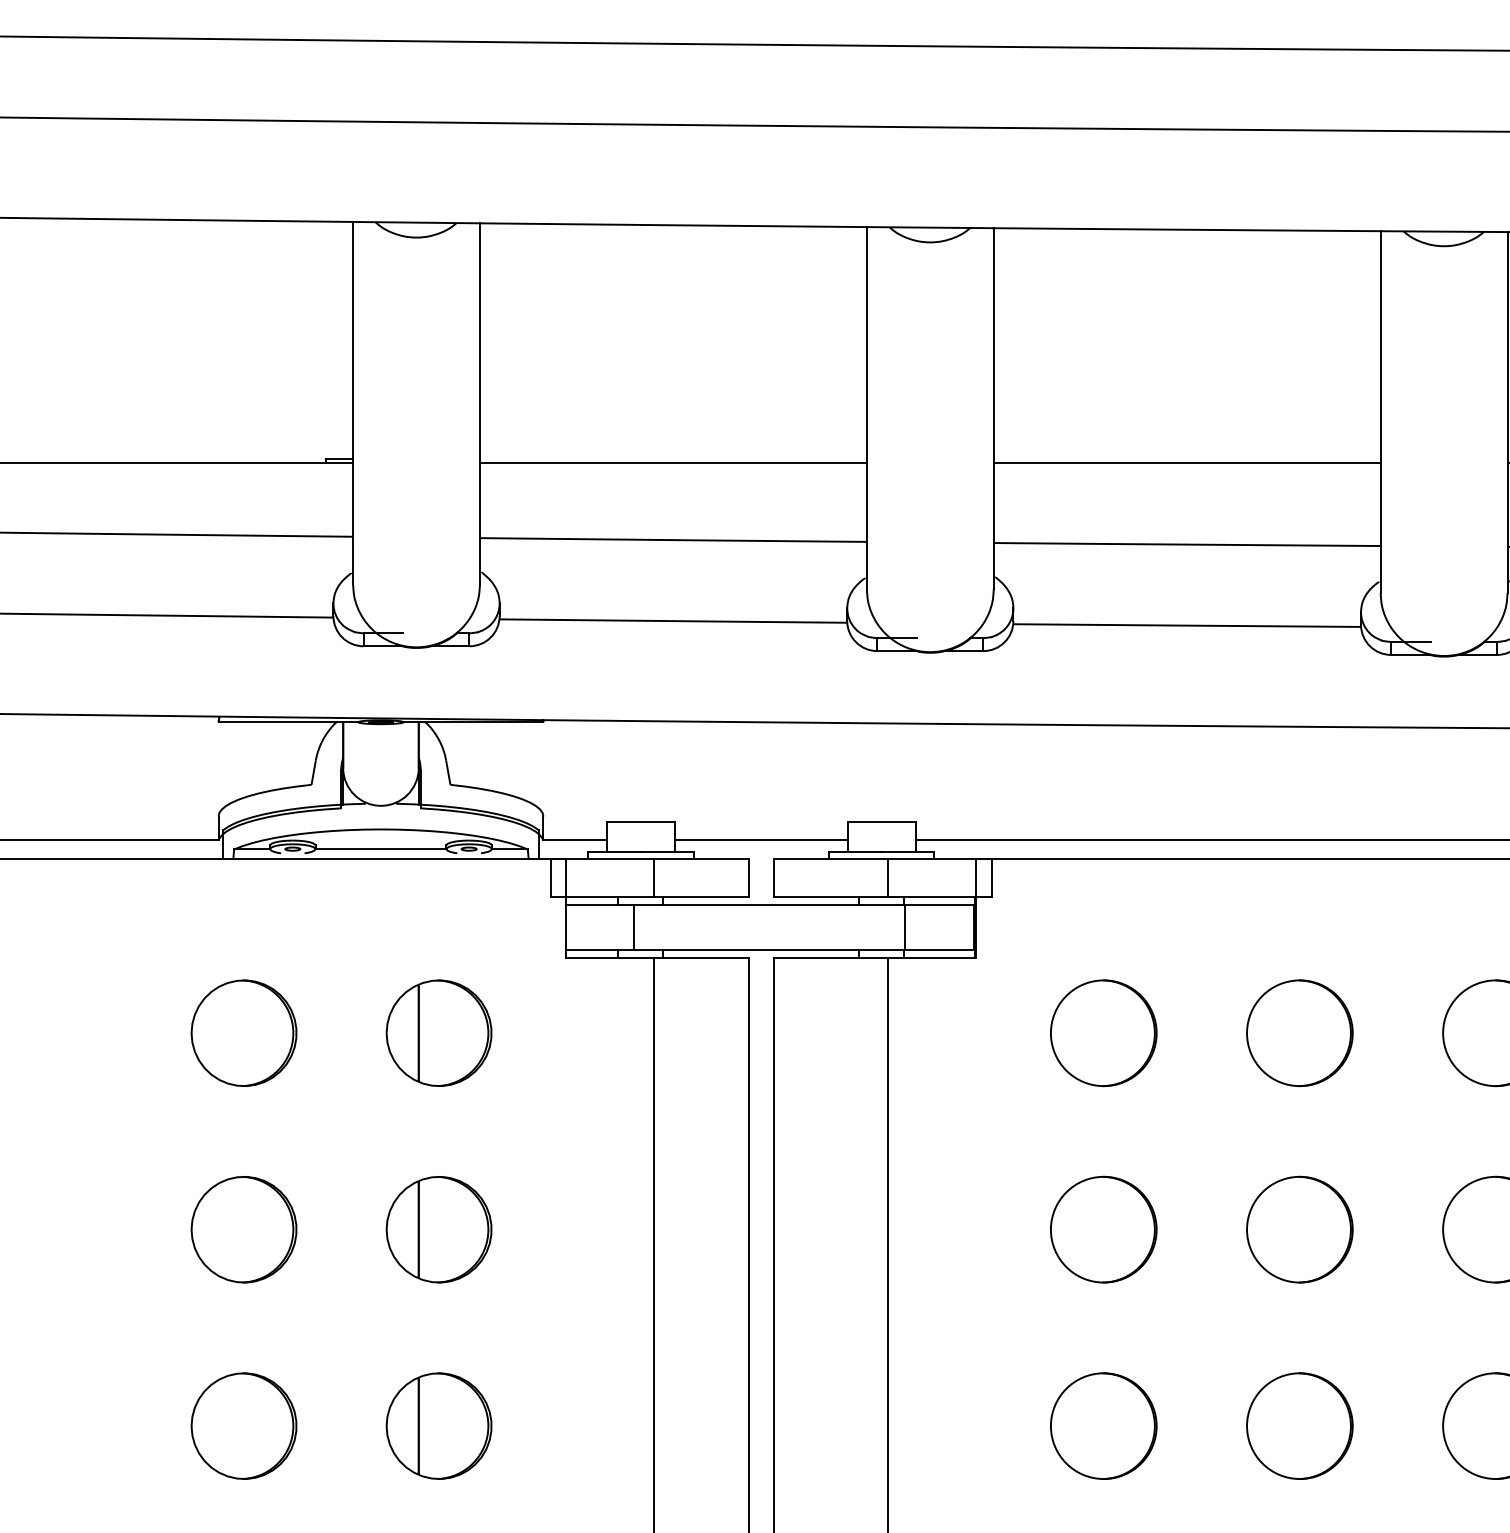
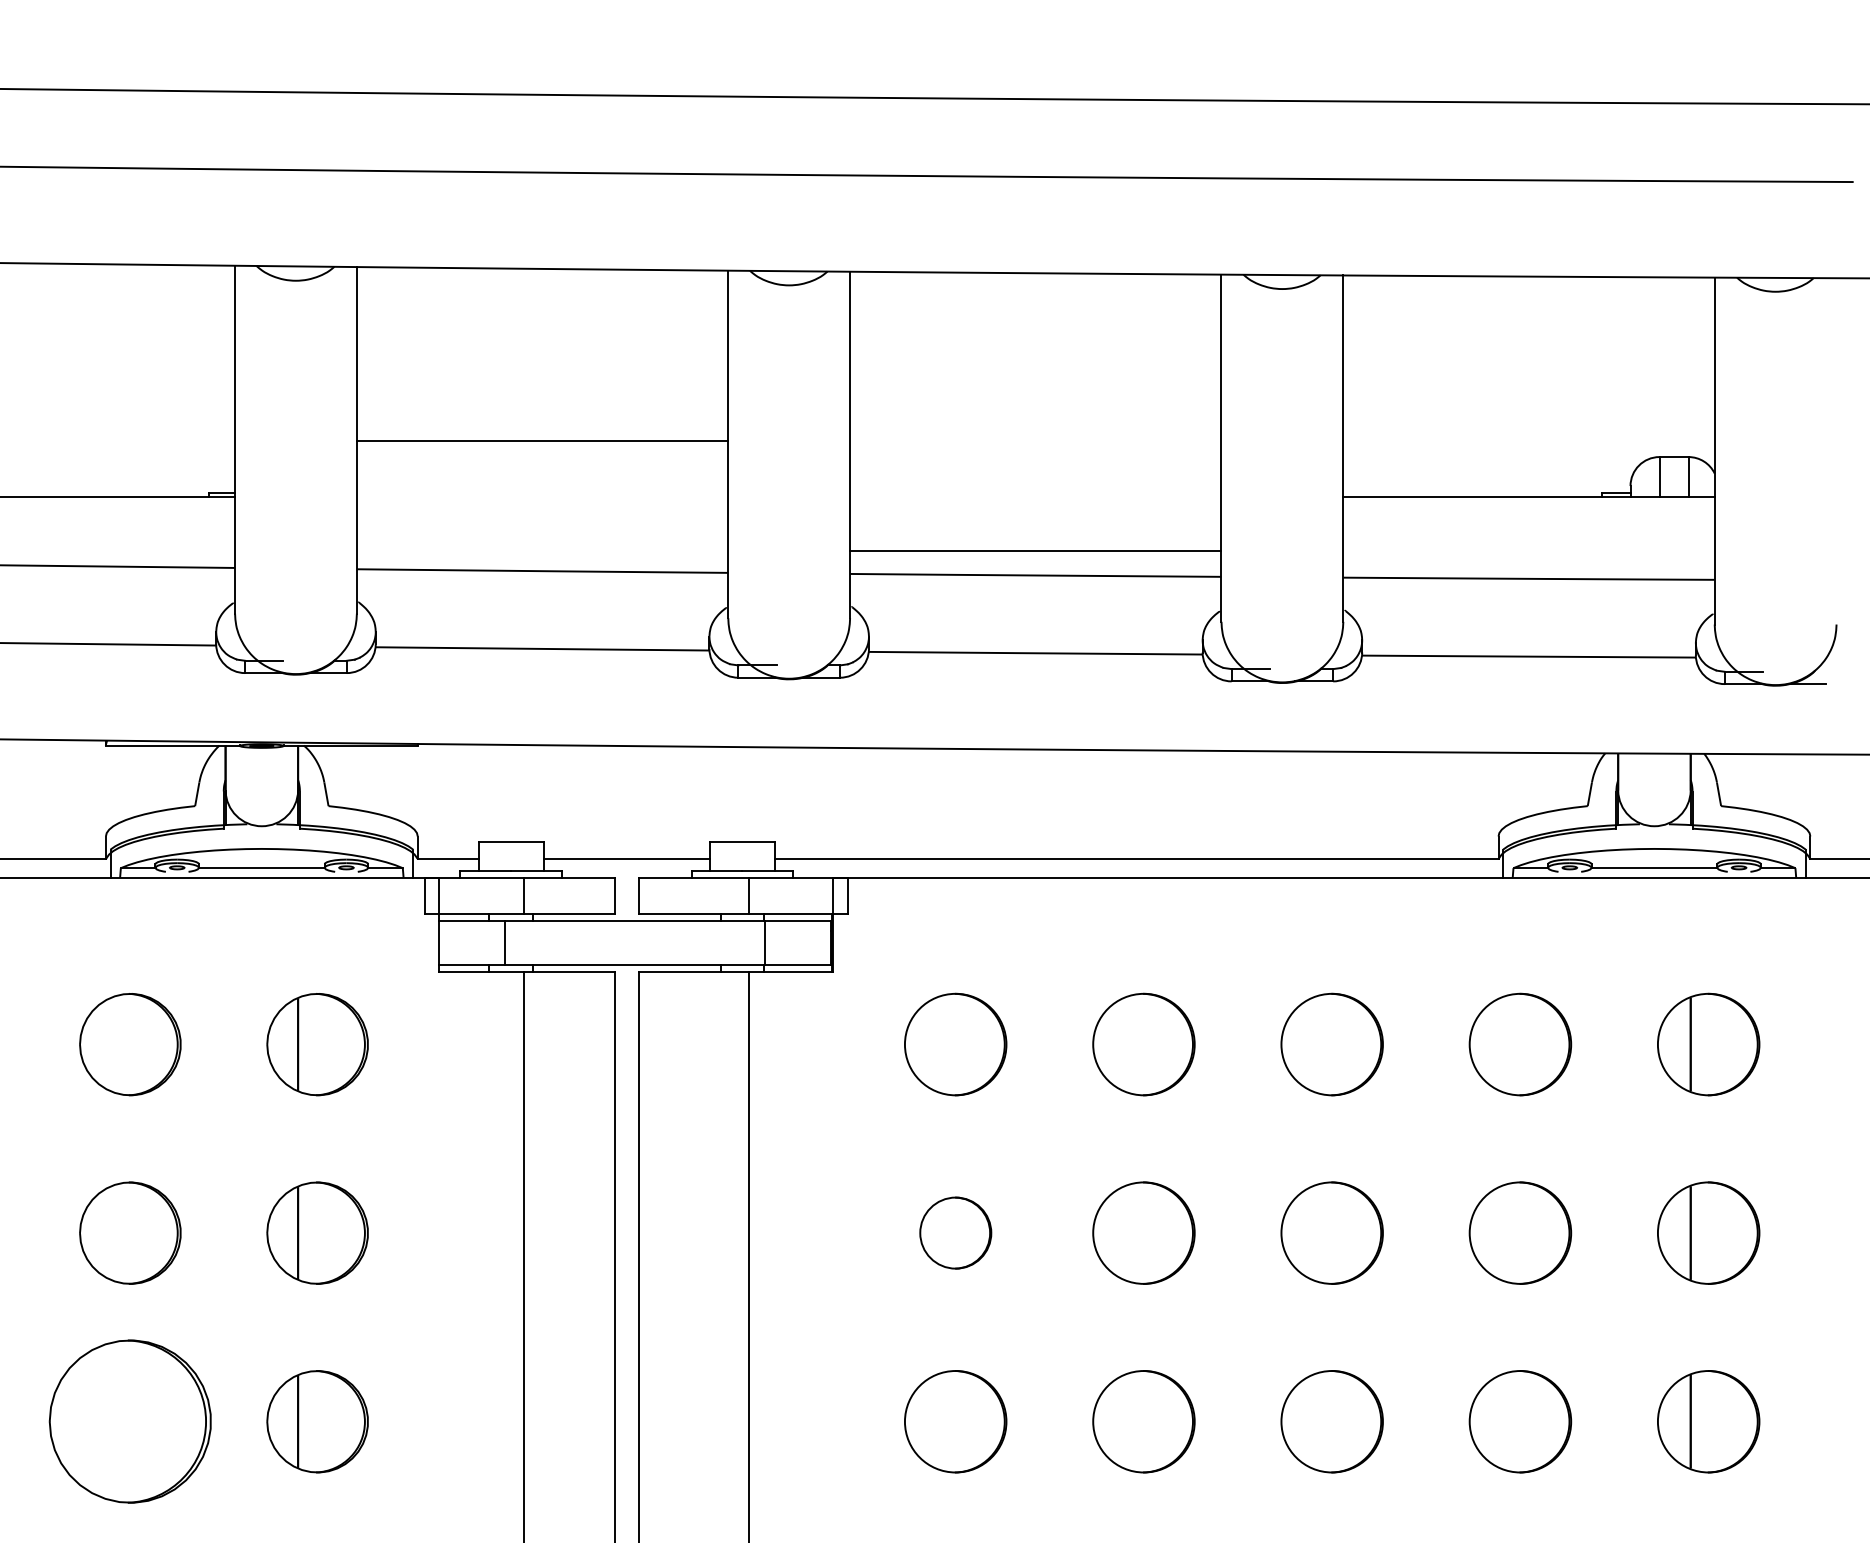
line: (673, 462) -> (542, 440), moved
line: (1186, 462) -> (1035, 550), moved
part: (1103, 1229) -> (955, 1232), size x0.7
part: (244, 1425) -> (130, 1421), size x1.6

